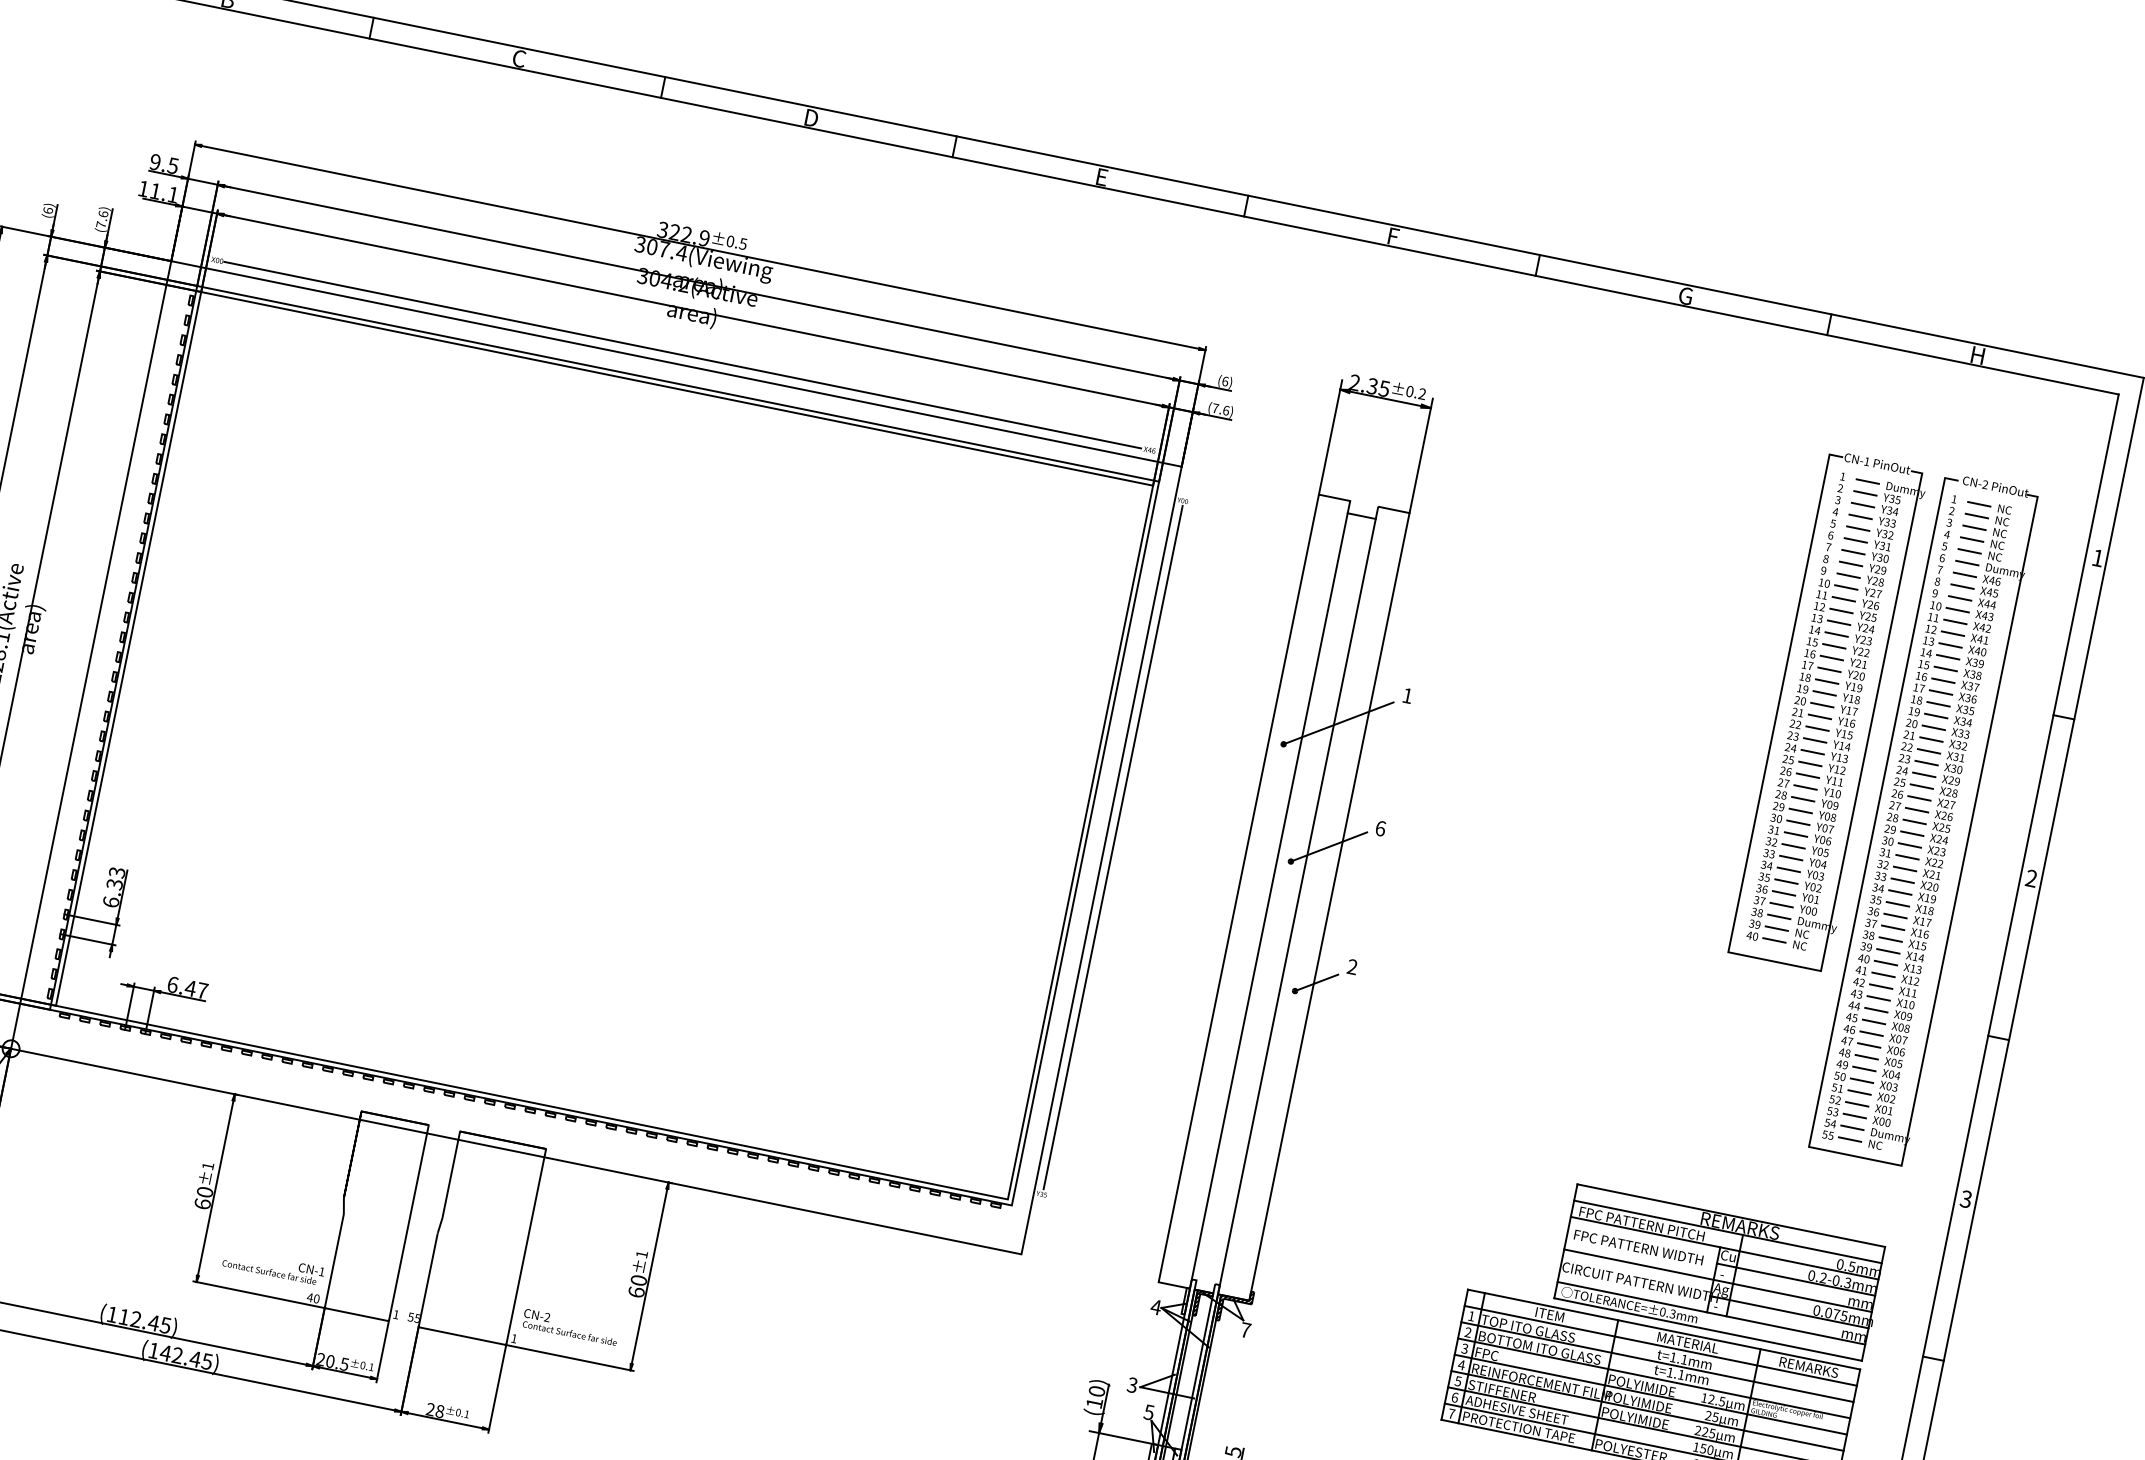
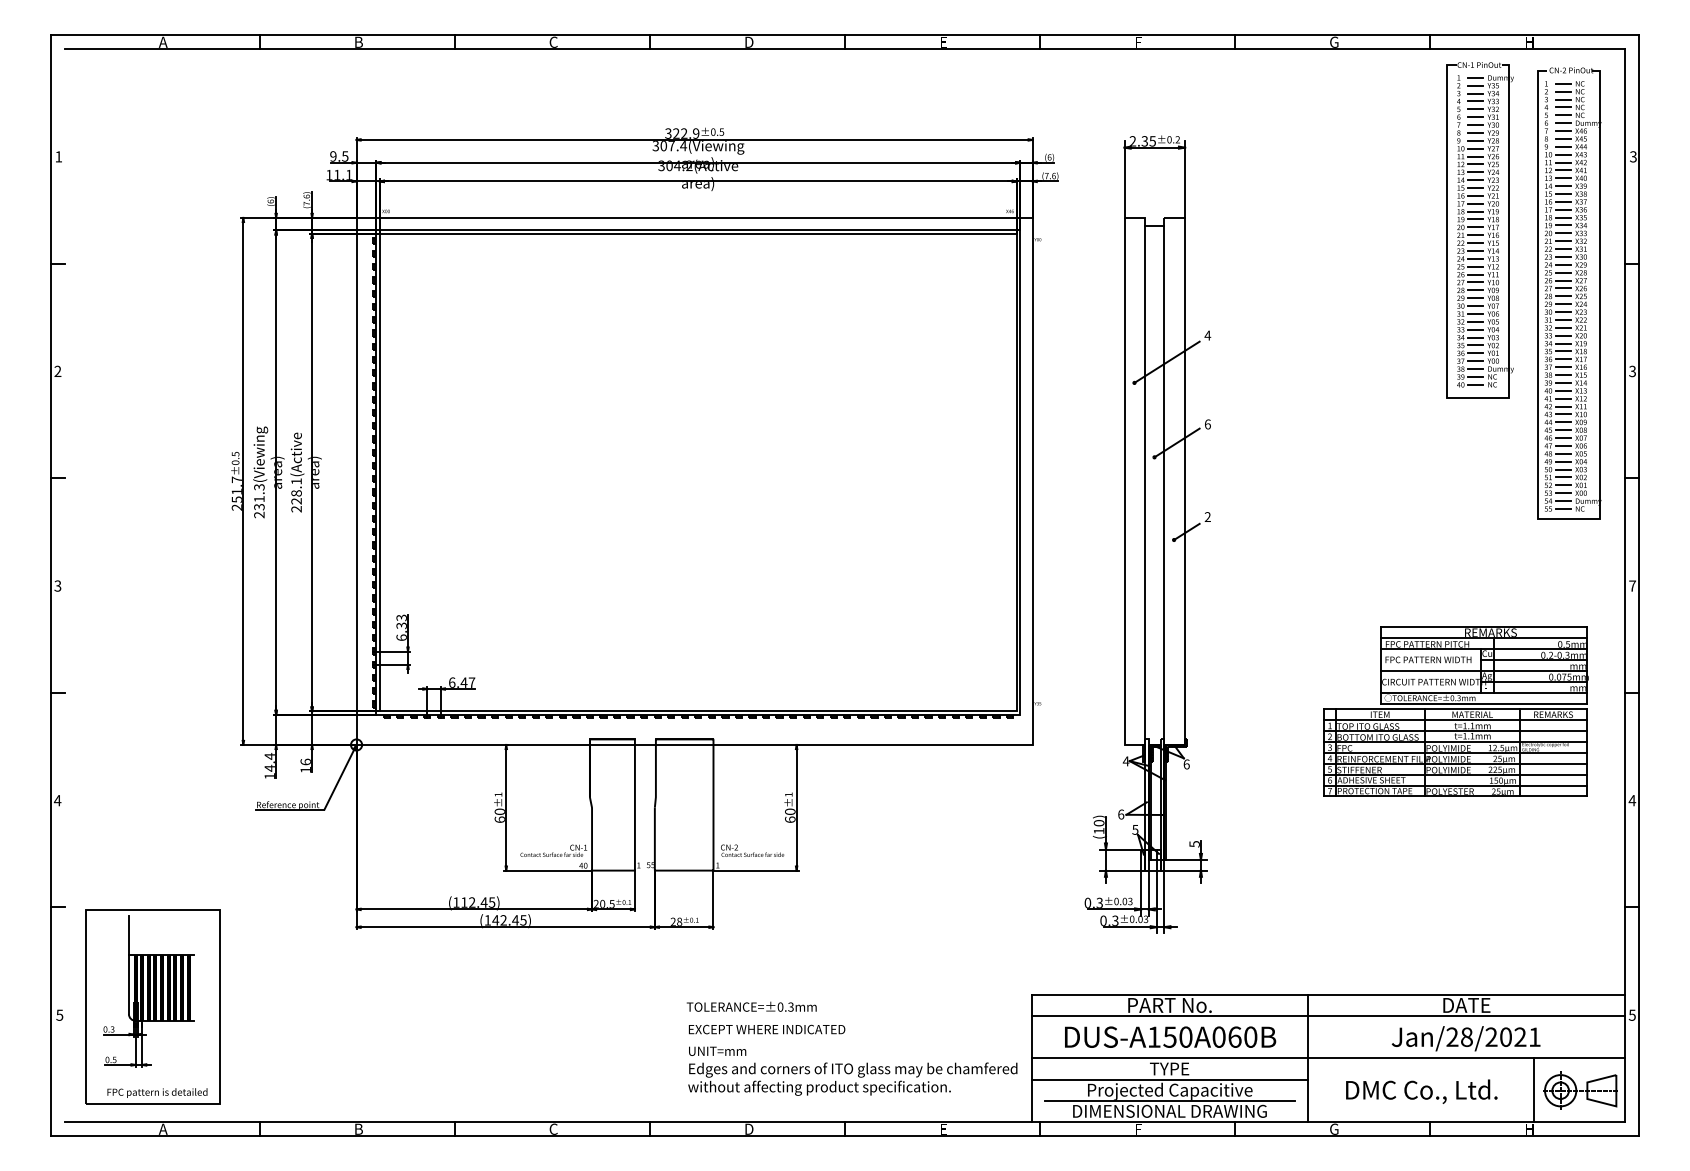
line: (682, 355) -> (697, 211), removed
text: (2098, 557) -> (1633, 156), 1 -> 3
text: (1407, 695) -> (1207, 335), 1 -> 4
part: (1827, 711) -> (1479, 230), moved
part: (1925, 819) -> (1569, 293), moved
line: (1113, 847) -> (1038, 471), removed
text: (2031, 878) -> (1632, 371), 2 -> 3
text: (1966, 1198) -> (1632, 585), 3 -> 7
text: (1245, 1330) -> (1186, 764), 7 -> 6
text: (1133, 1385) -> (1121, 814), 3 -> 6

